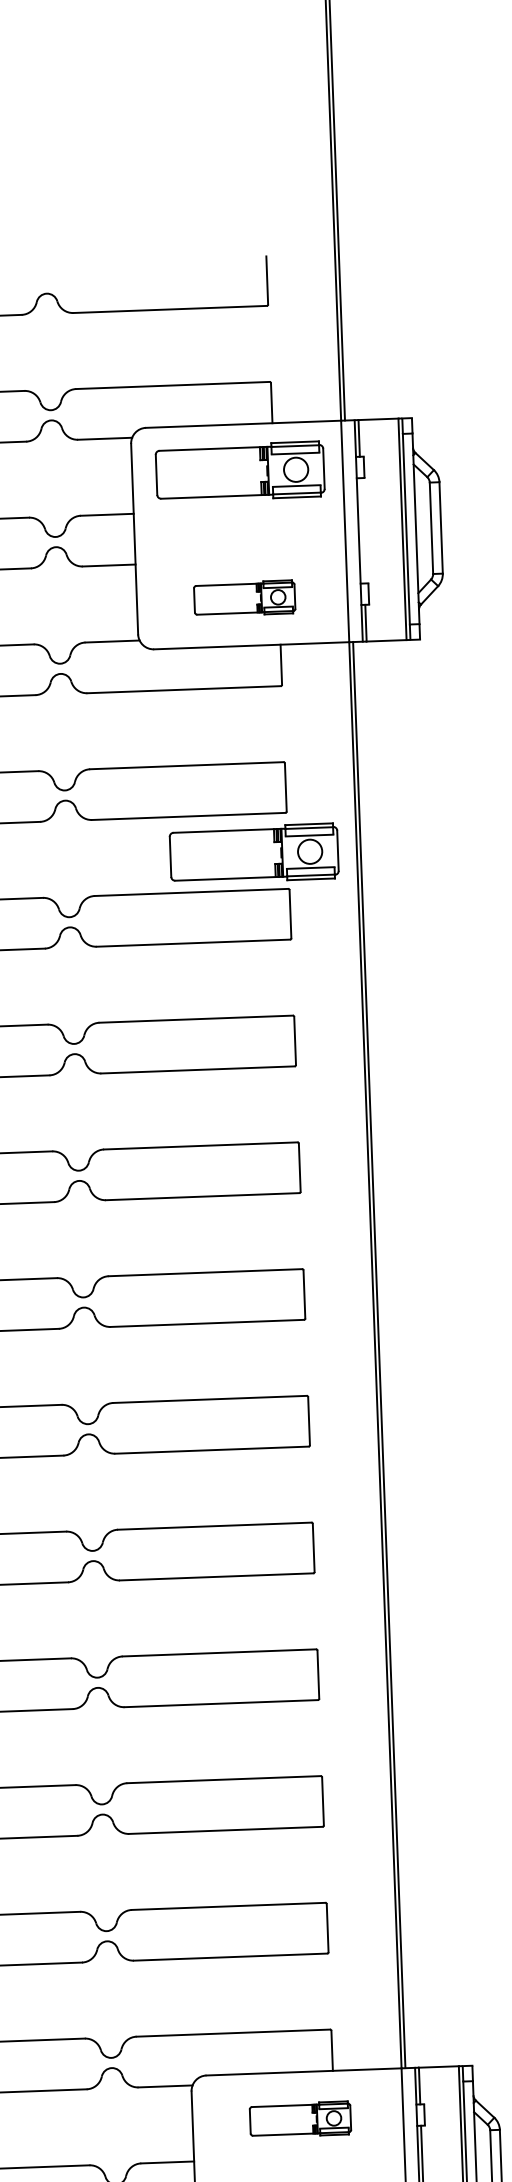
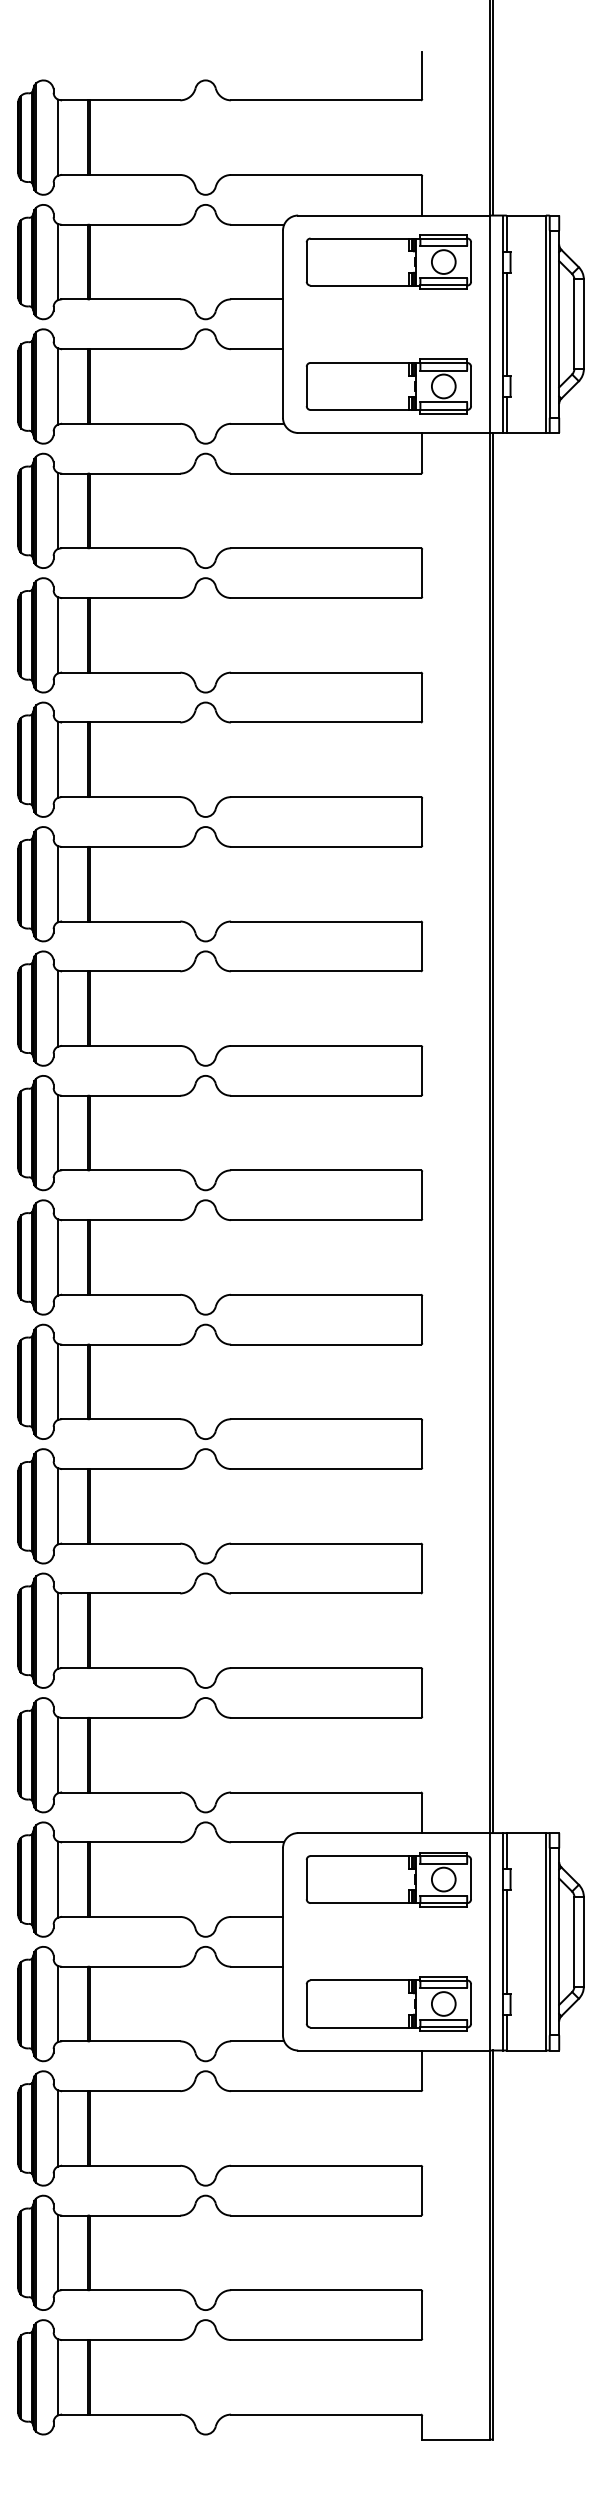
line: (362, 530) -> (506, 323), added
part: (244, 598) -> (388, 386), size x1.67
part: (253, 853) -> (388, 636), removed
part: (300, 2119) -> (388, 1879), size x1.67

